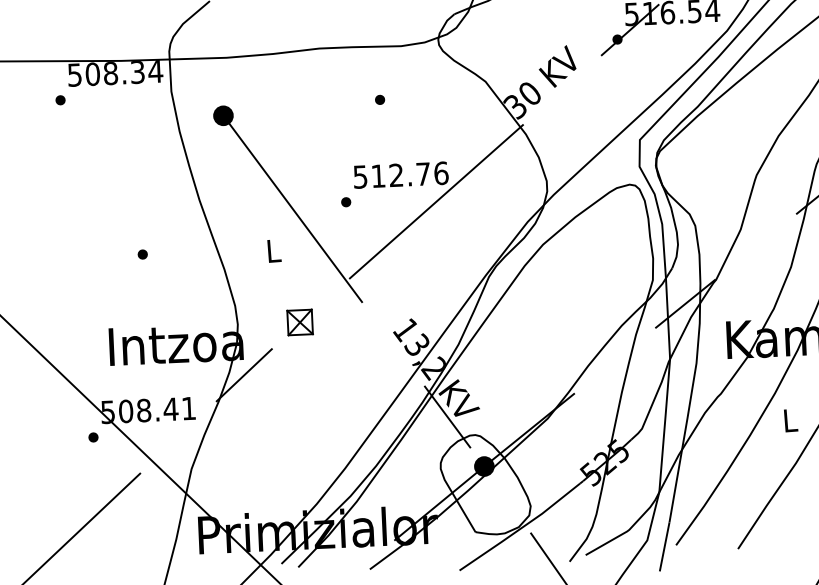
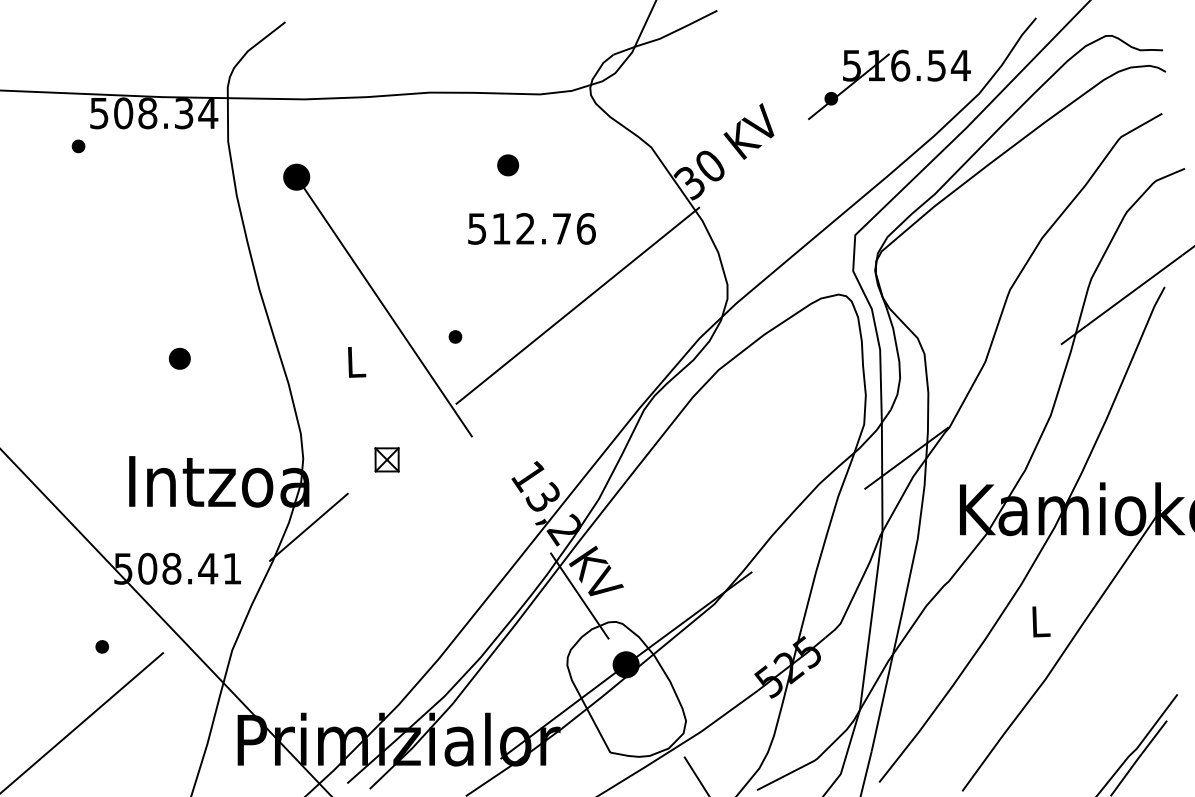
part: (380, 99) -> (508, 165), size x1.6
text: (400, 174) -> (531, 228), moved
part: (346, 201) -> (455, 336), moved
part: (142, 254) -> (179, 358), size x1.6
part: (299, 322) -> (386, 459), size x0.7
part: (92, 437) -> (101, 646), moved

